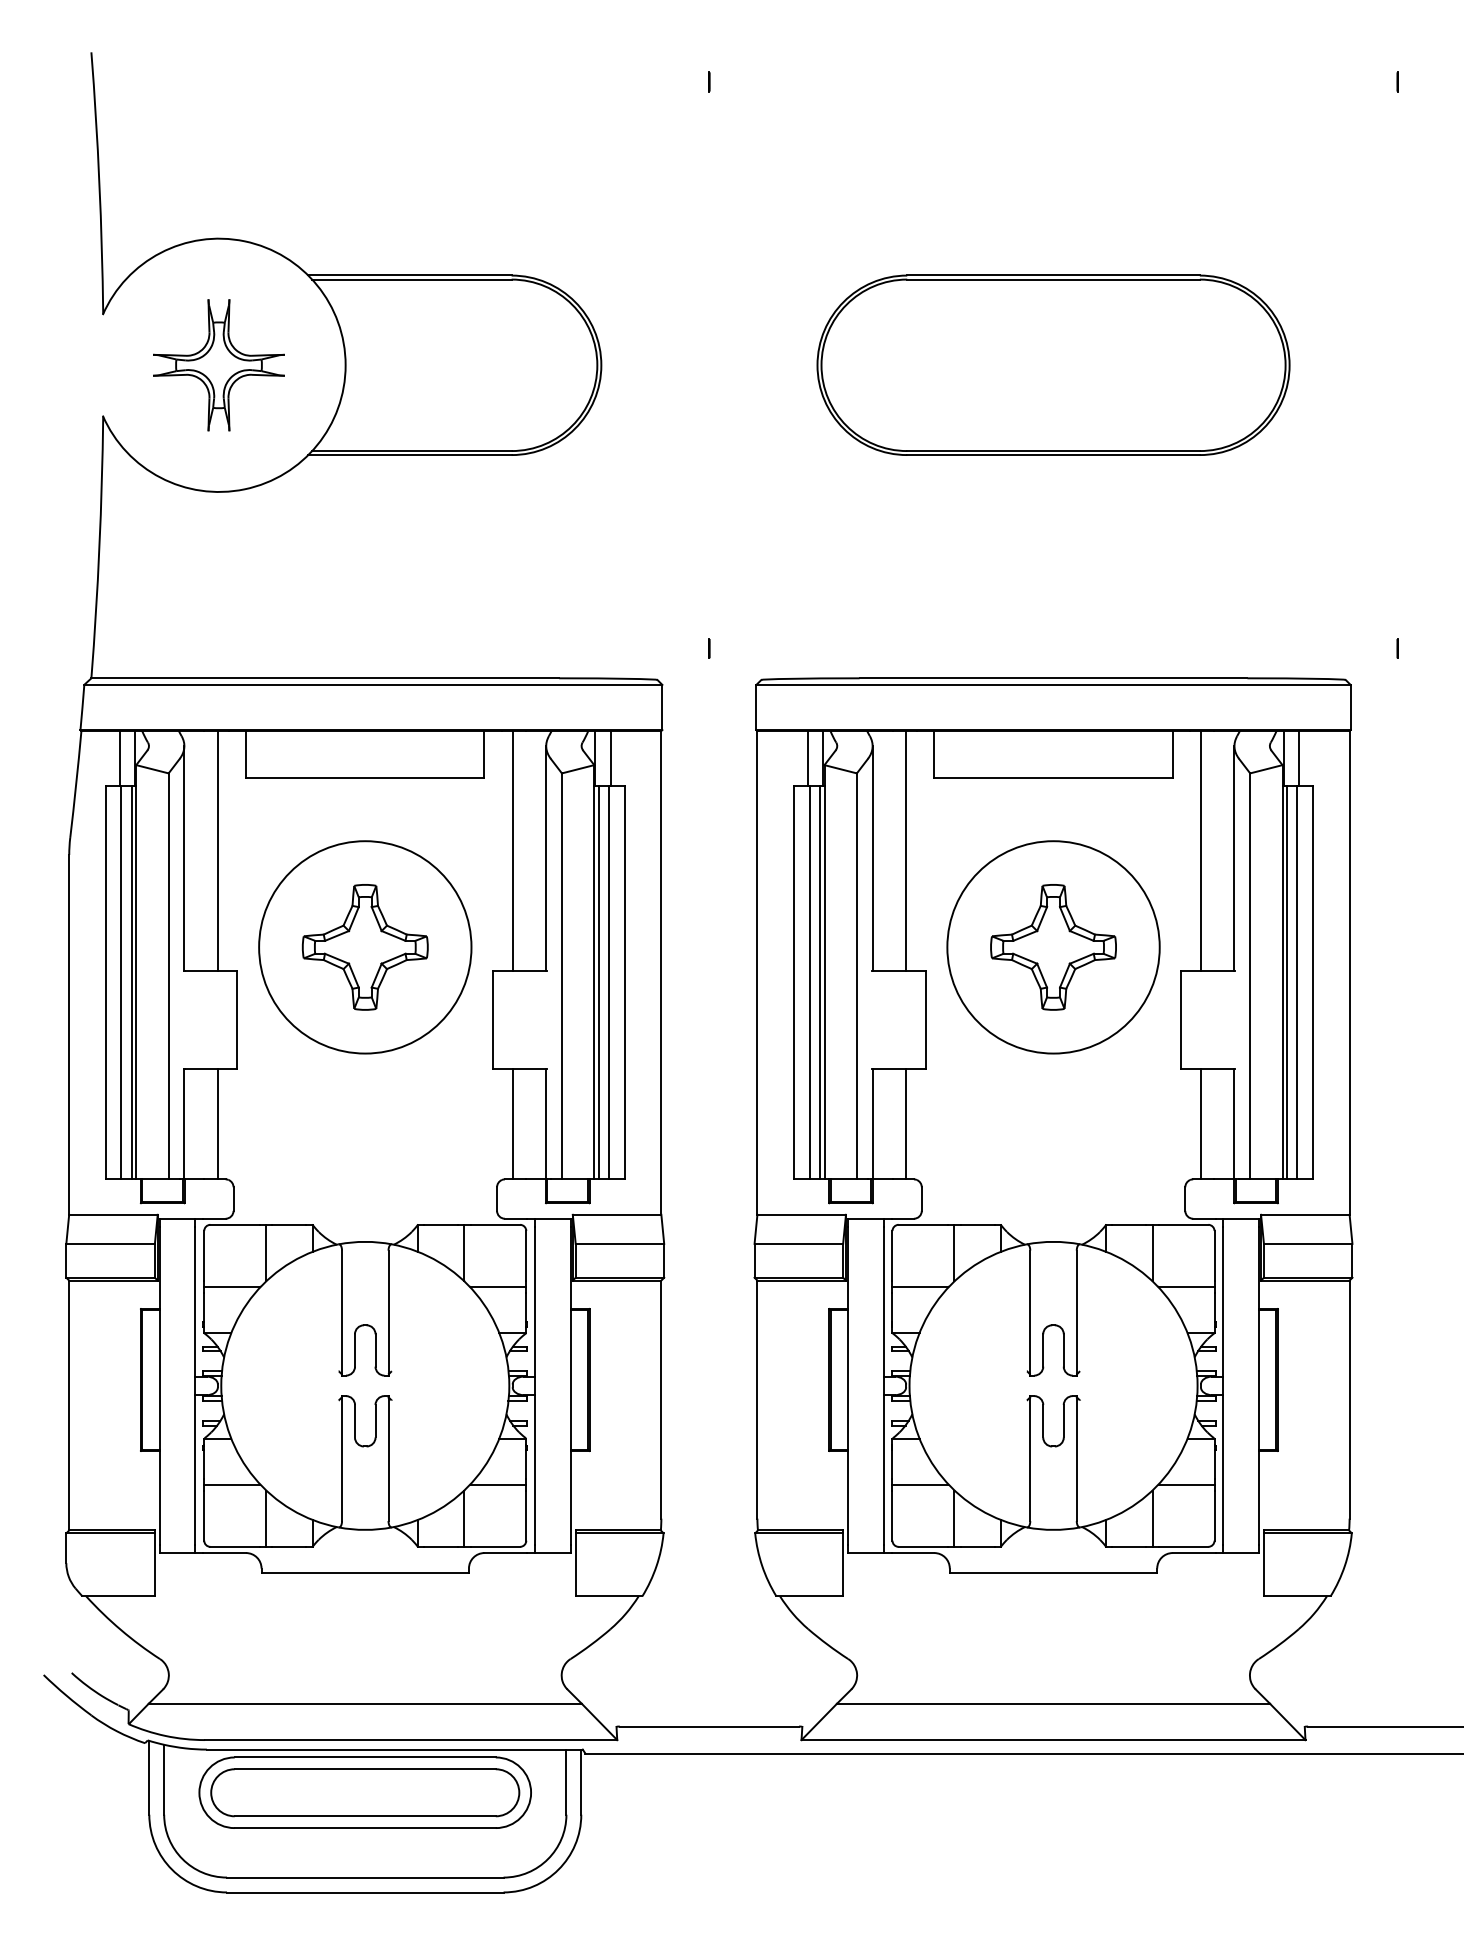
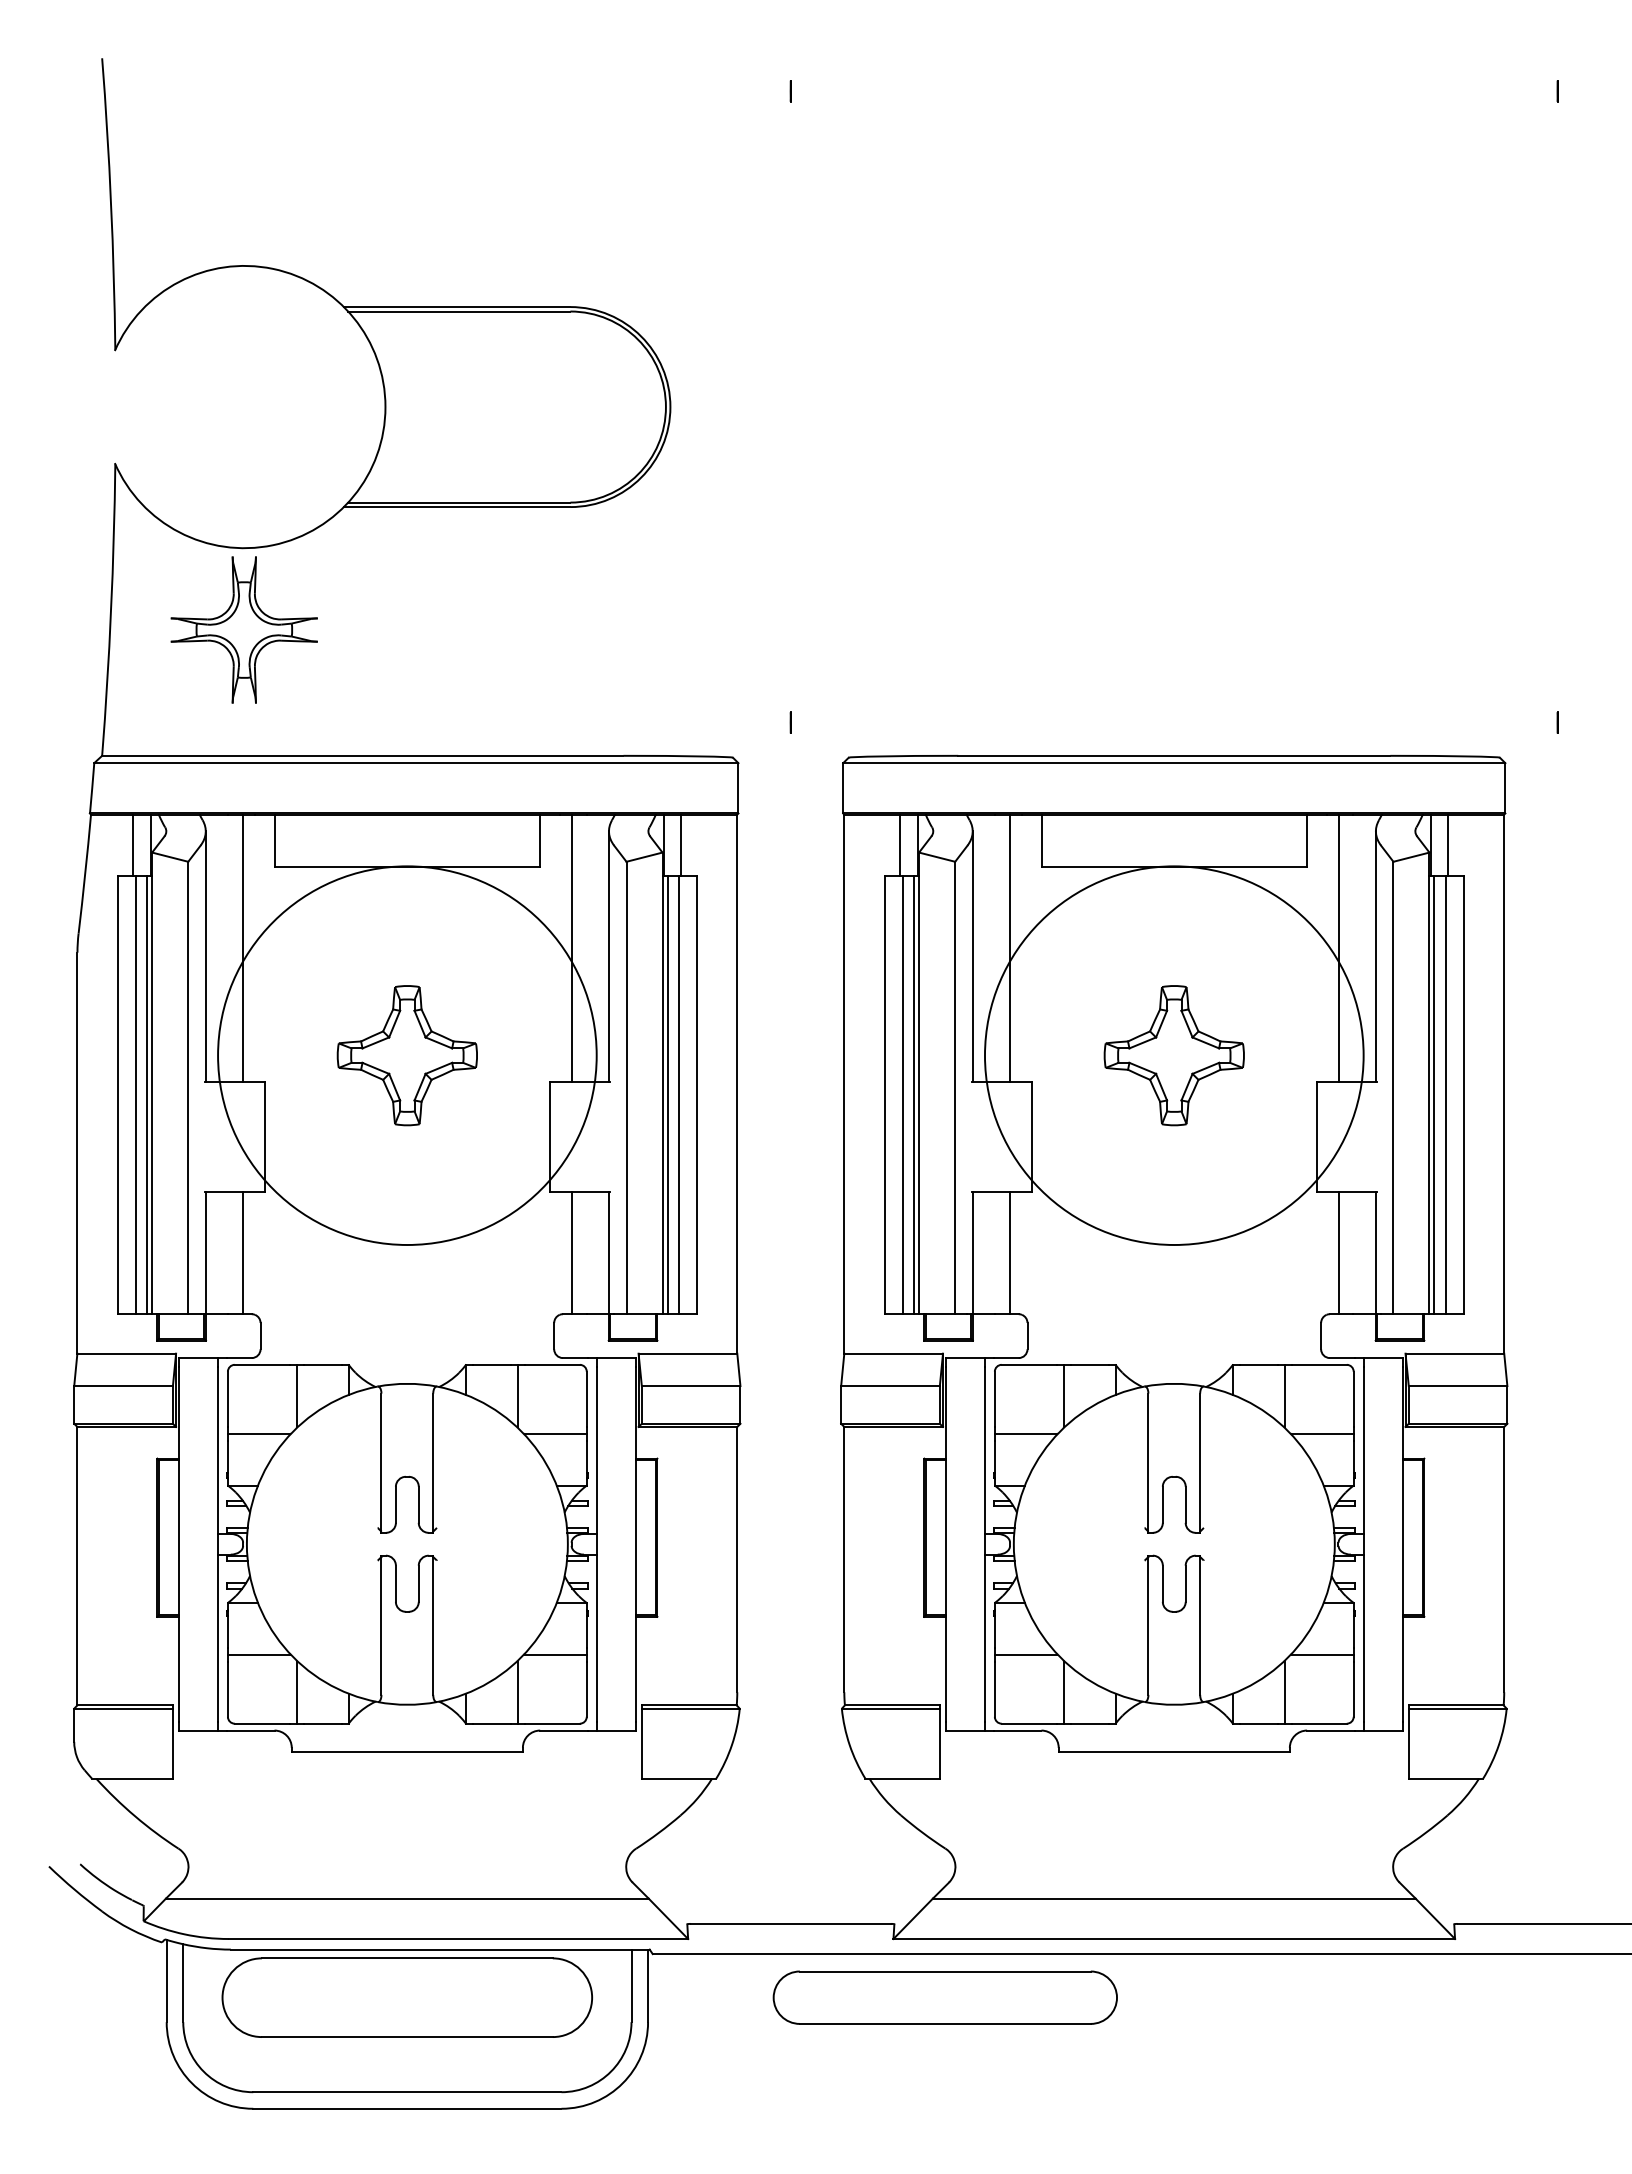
part: (218, 364) -> (243, 629), moved
part: (1053, 364) -> (1174, 406), removed
circle: (365, 947) -> (407, 1055), size x1.6
circle: (1052, 947) -> (1173, 1055), size x1.6
part: (364, 1792) -> (944, 1997), moved

